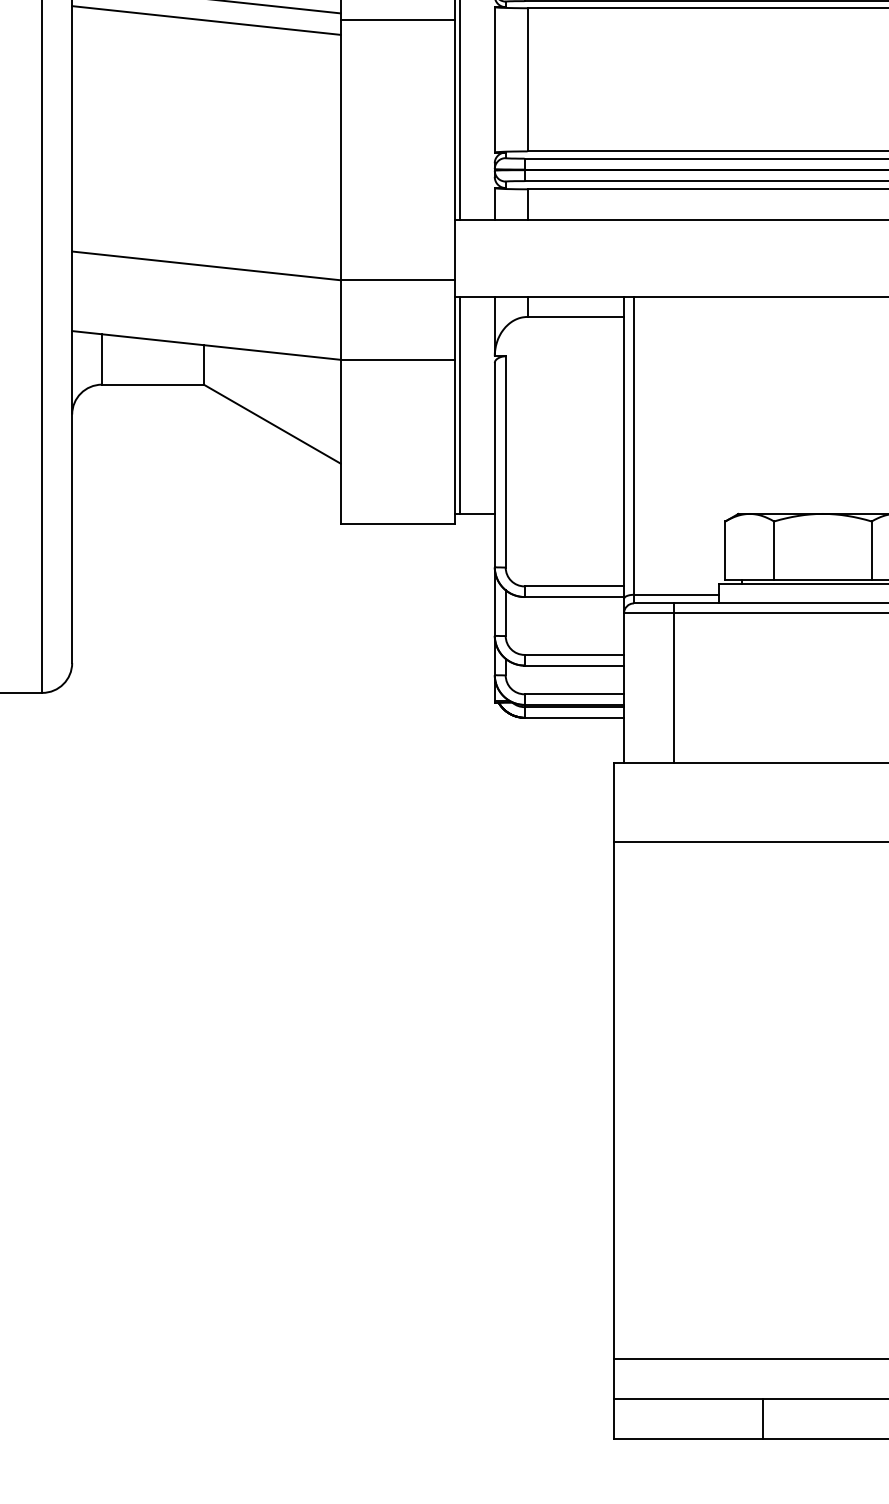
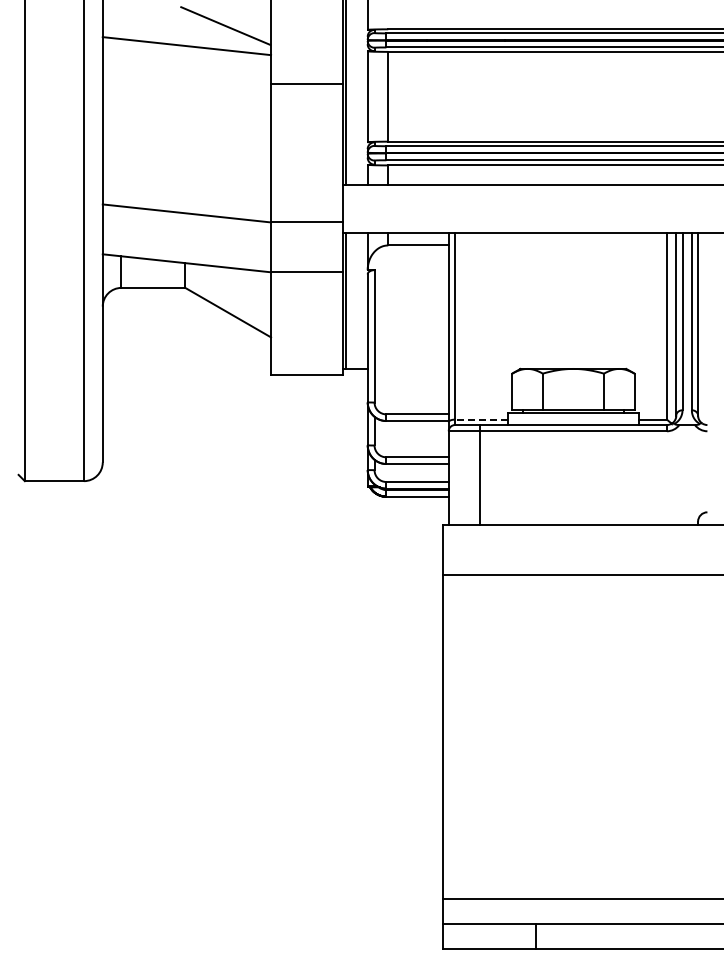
line: (205, 20) -> (186, 59), removed
line: (397, 20) -> (306, 83), moved
line: (674, 594) -> (480, 419), solid -> dashed

